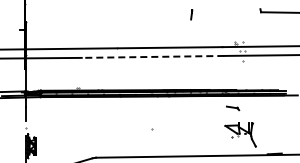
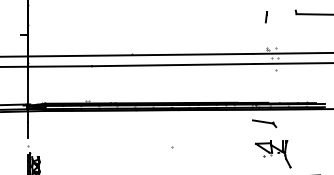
part: (191, 14) -> (266, 16), moved
line: (152, 56) -> (172, 64), dashed -> solid
part: (232, 108) -> (263, 123), size x1.67

